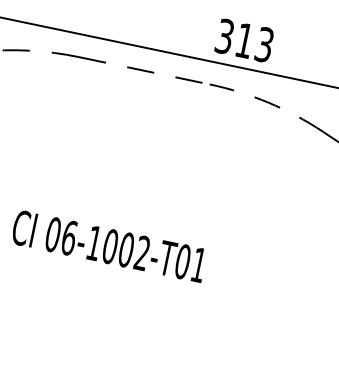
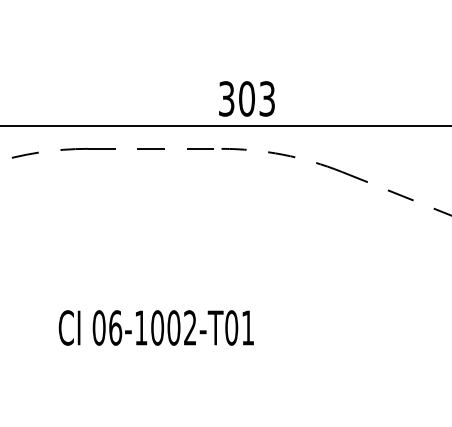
text: (244, 40) -> (246, 98), 313 -> 303

